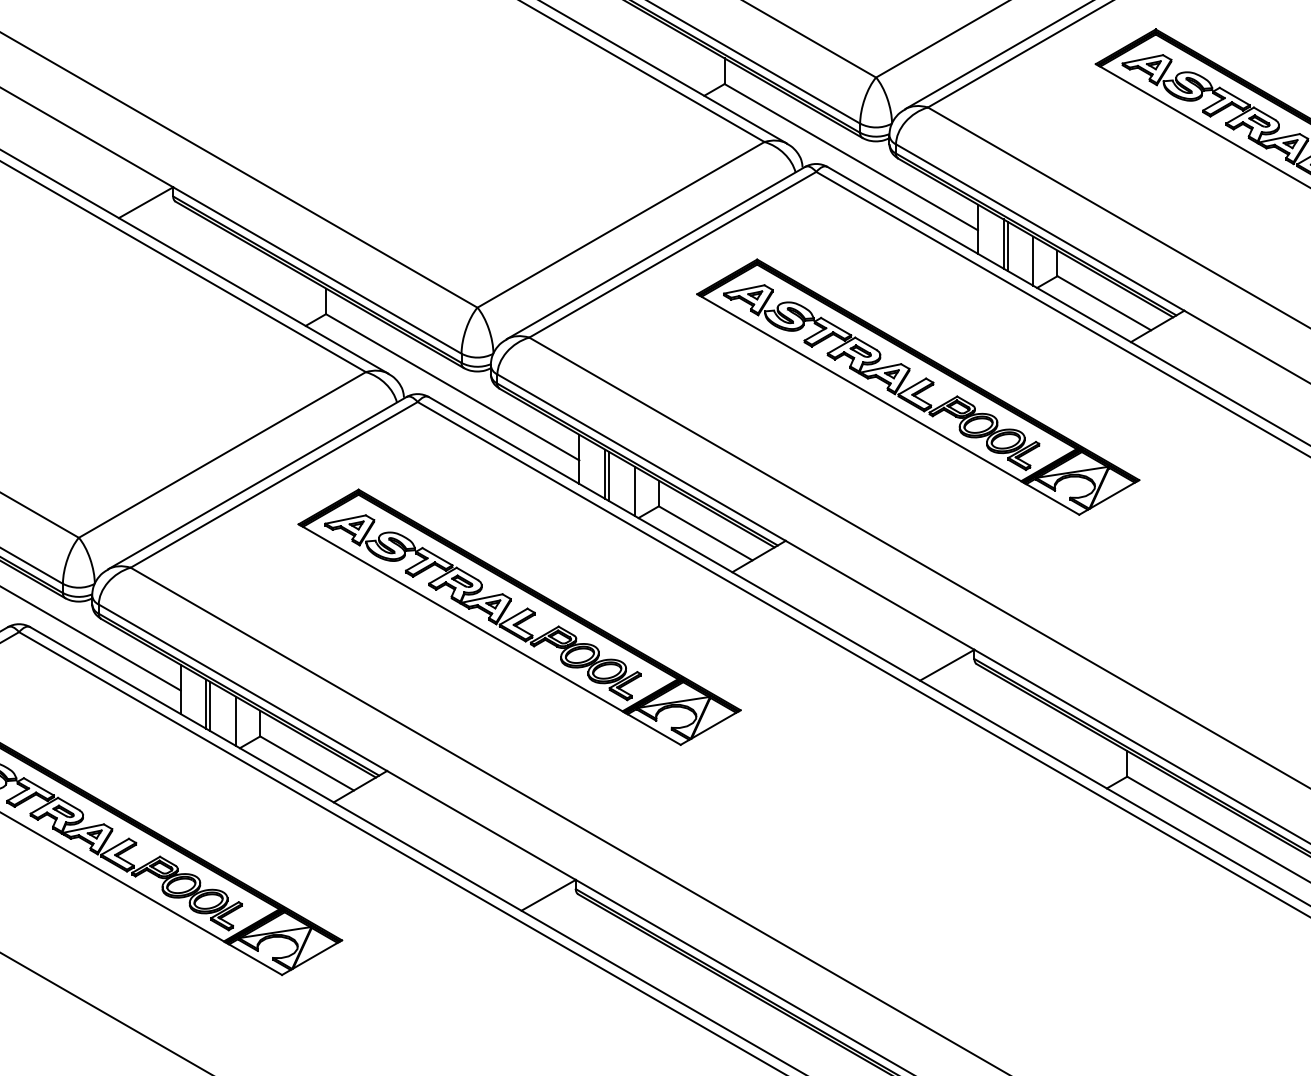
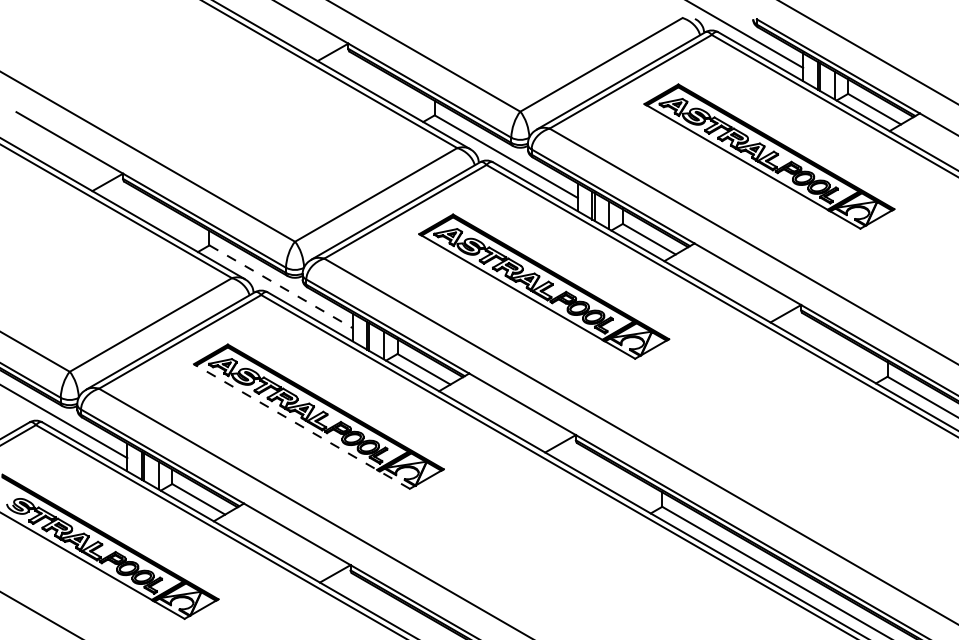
line: (453, 386) -> (281, 286), solid -> dashed
line: (488, 634) -> (301, 426), solid -> dashed

